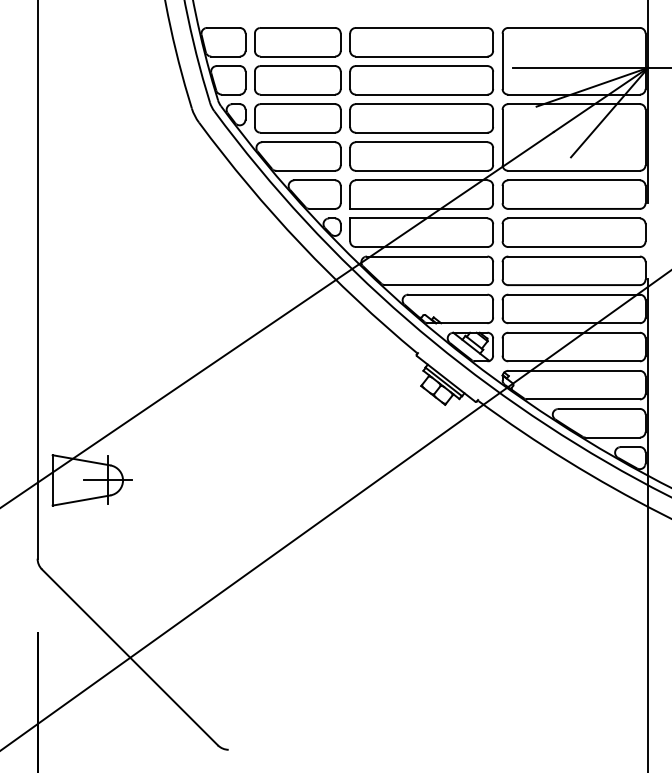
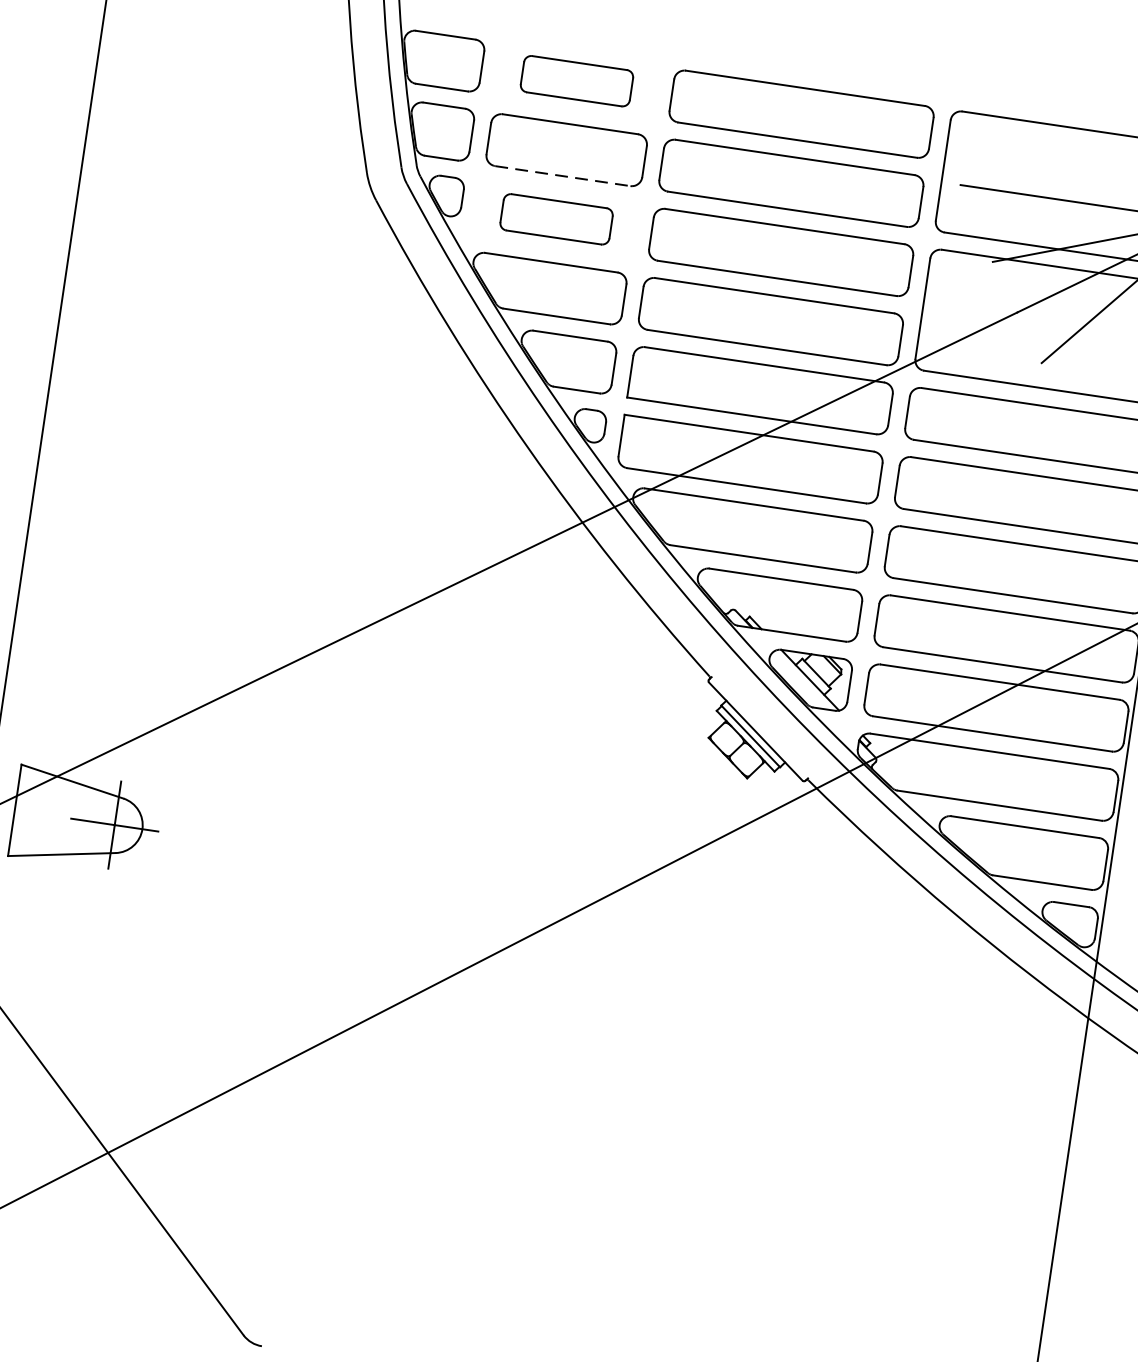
part: (297, 42) -> (576, 81), size x0.7
line: (298, 94) -> (564, 176), solid -> dashed
part: (297, 118) -> (555, 219), size x0.7

